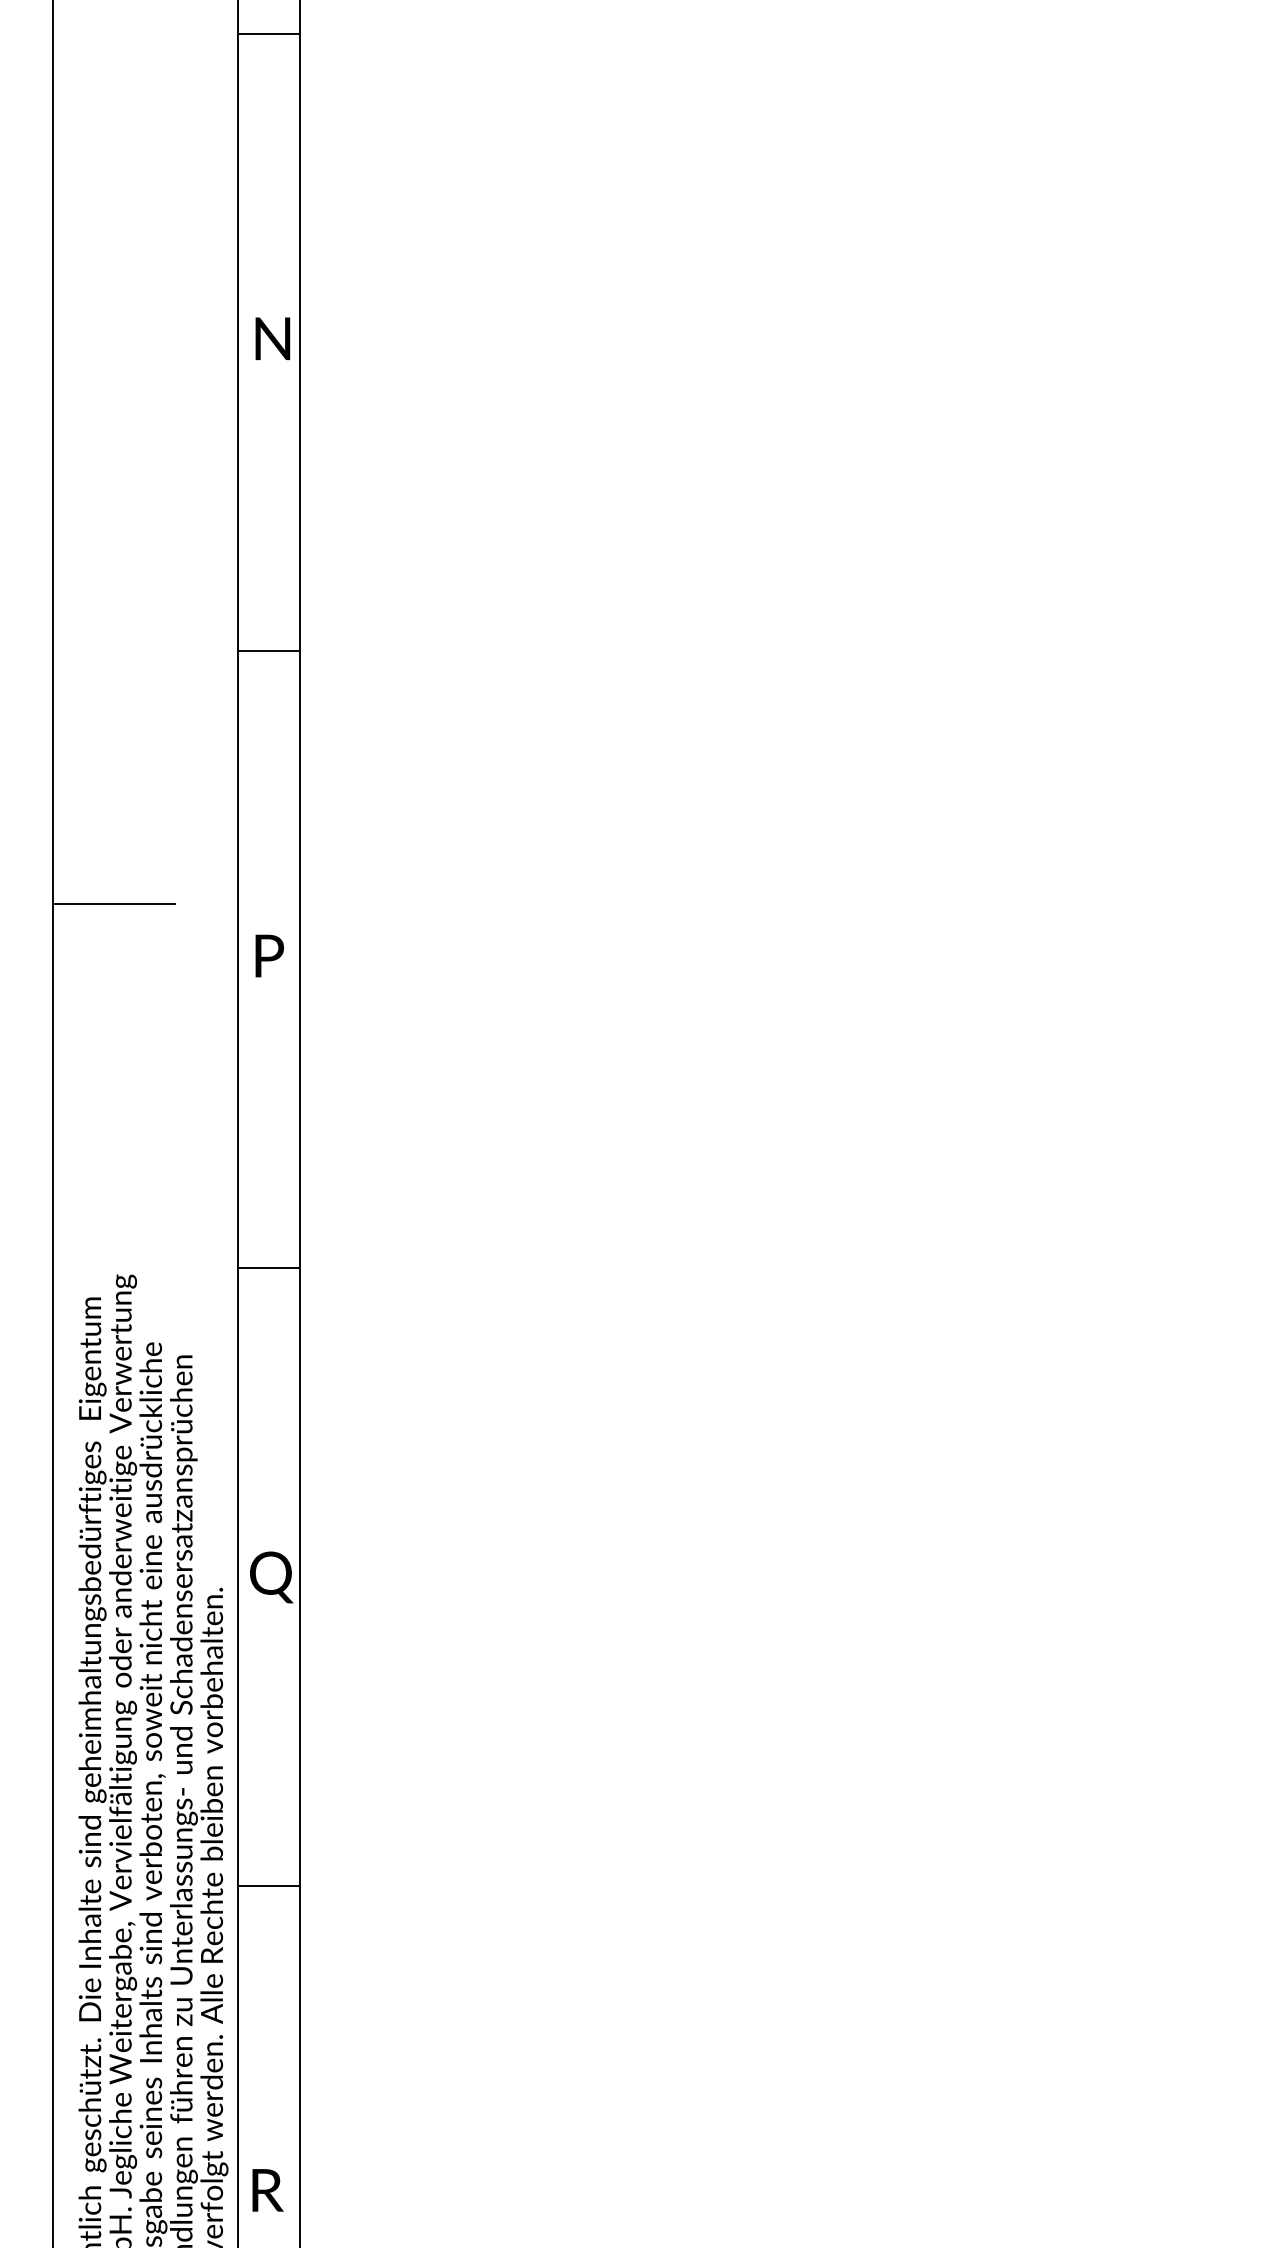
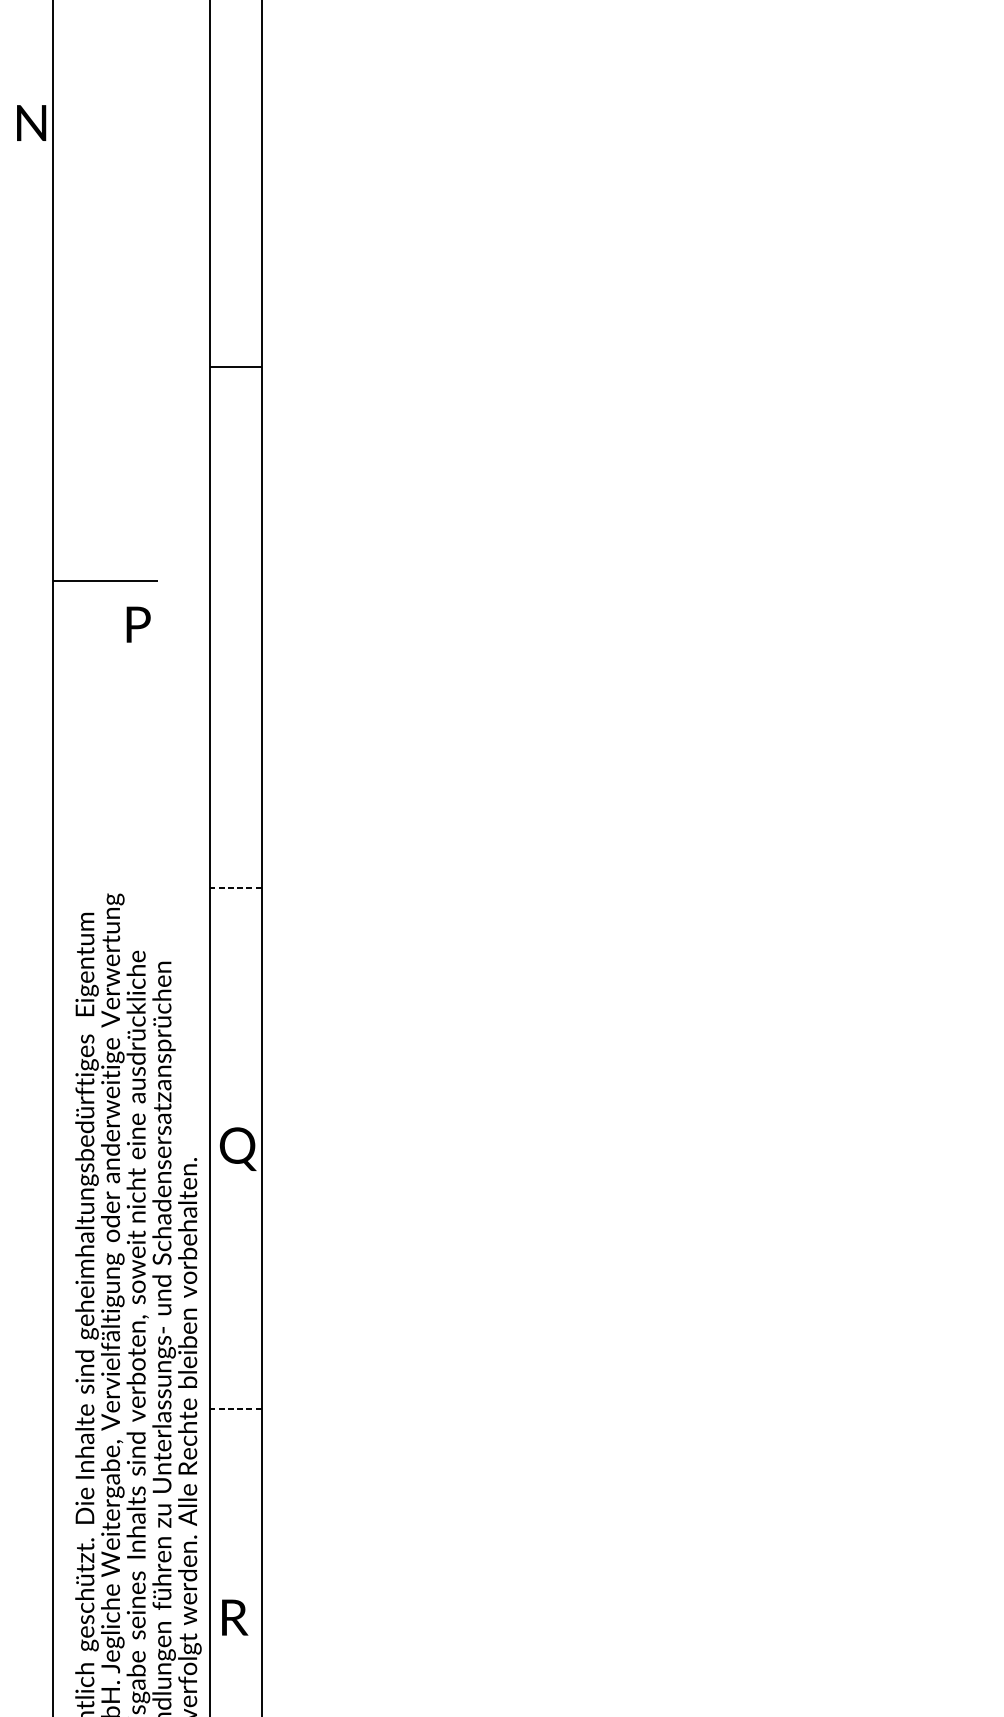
text: (272, 338) -> (31, 122), moved
text: (269, 955) -> (138, 624), moved
line: (268, 1268) -> (235, 888), solid -> dashed
line: (268, 1885) -> (235, 1409), solid -> dashed
text: (267, 2190) -> (234, 1617), moved

